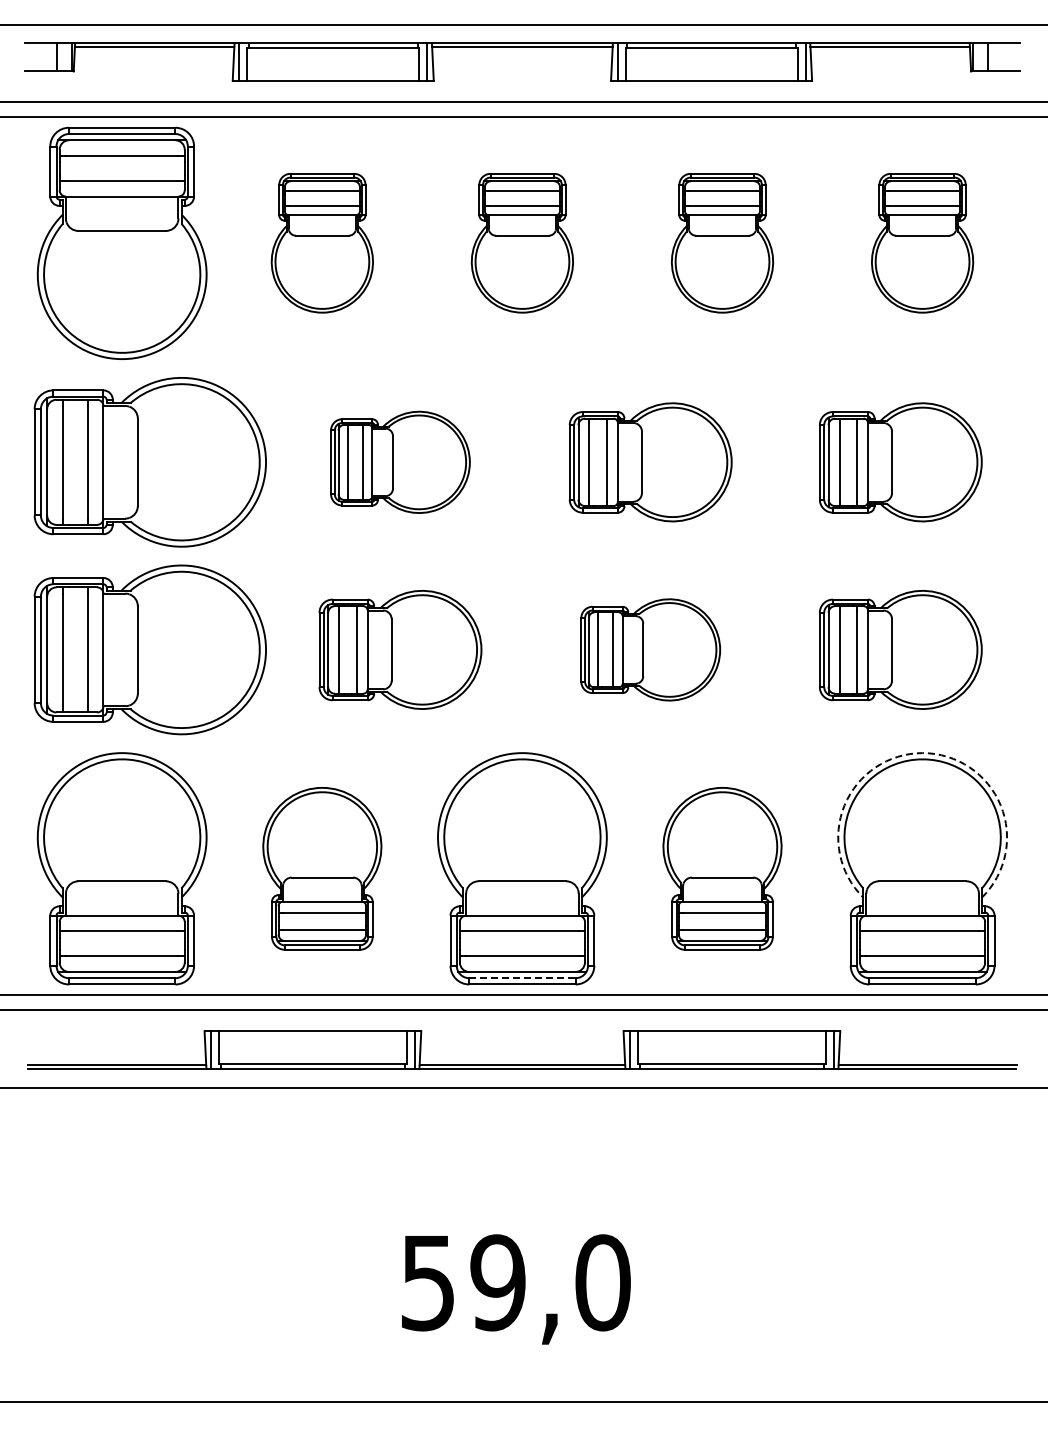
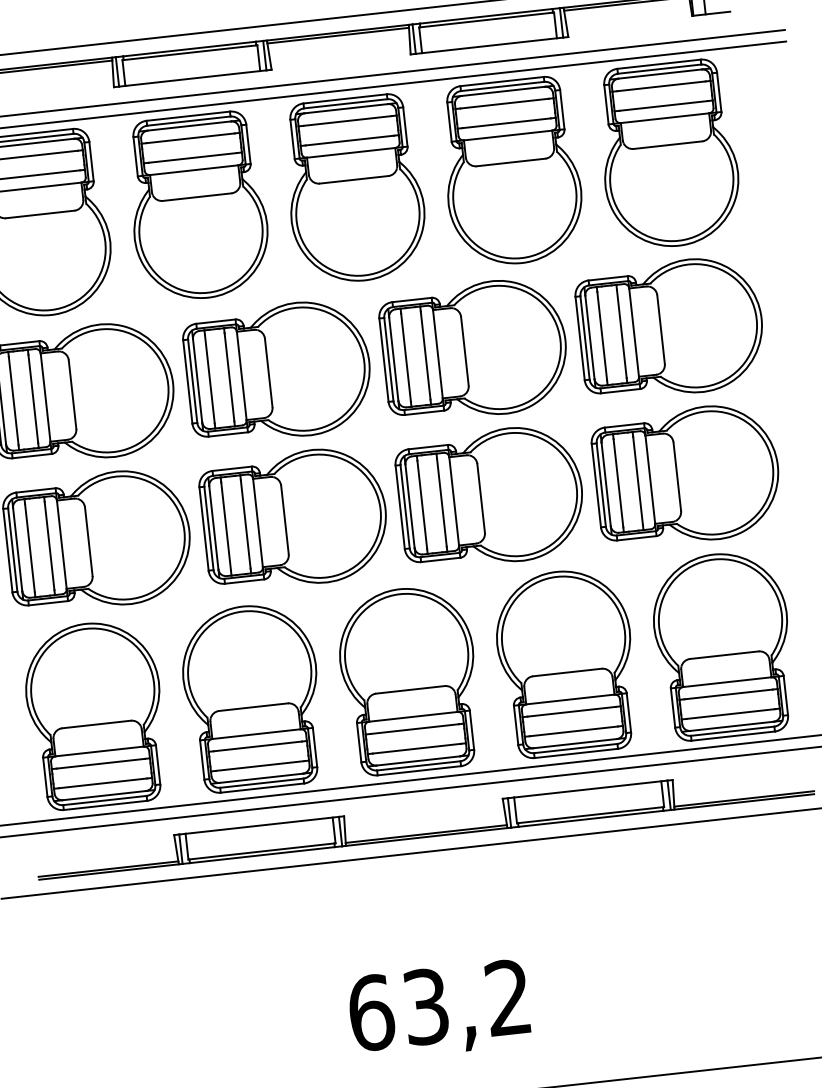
part: (322, 242) -> (198, 206), size x1.67
part: (522, 242) -> (355, 188), size x1.67
part: (722, 242) -> (512, 171), size x1.67
part: (922, 242) -> (668, 154), size x1.67
part: (400, 462) -> (278, 371), size x1.67
part: (650, 462) -> (474, 350), size x1.43
part: (900, 462) -> (670, 328), size x1.43
part: (400, 649) -> (294, 518), size x1.43
part: (650, 649) -> (490, 496), size x1.67
part: (900, 649) -> (686, 475), size x1.43
arc: (922, 753) -> (713, 554), dashed -> solid
part: (322, 868) -> (252, 697), size x1.43
part: (722, 868) -> (566, 662), size x1.43
line: (522, 978) -> (418, 766), dashed -> solid
text: (515, 1282) -> (439, 1005), 59,0 -> 63,2

